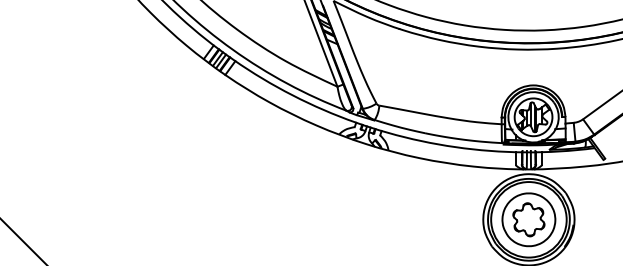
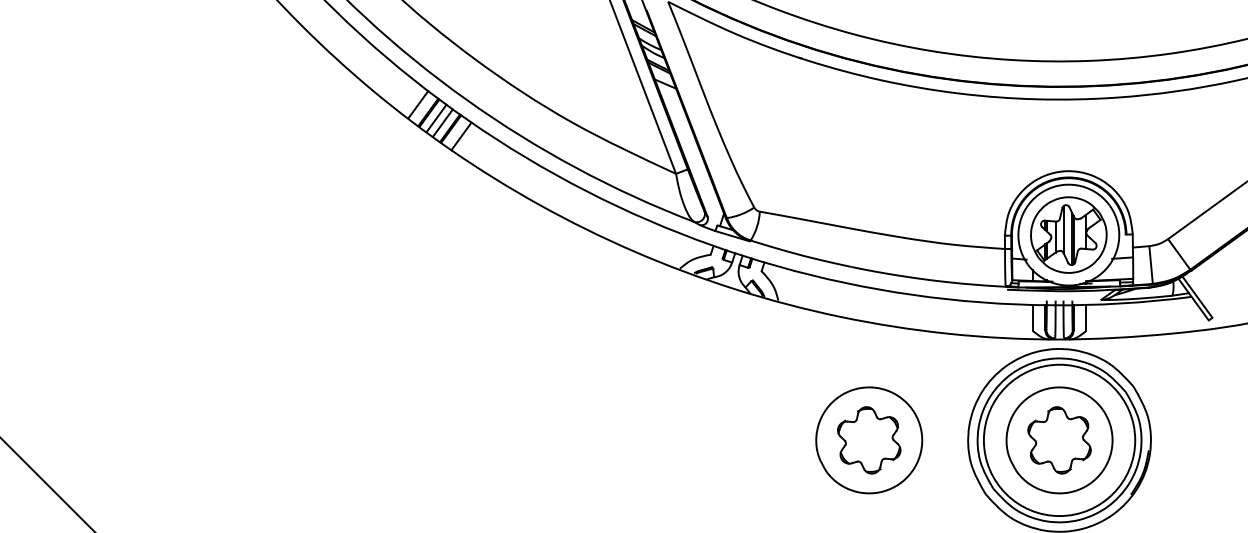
part: (433, 219) -> (868, 439), added

